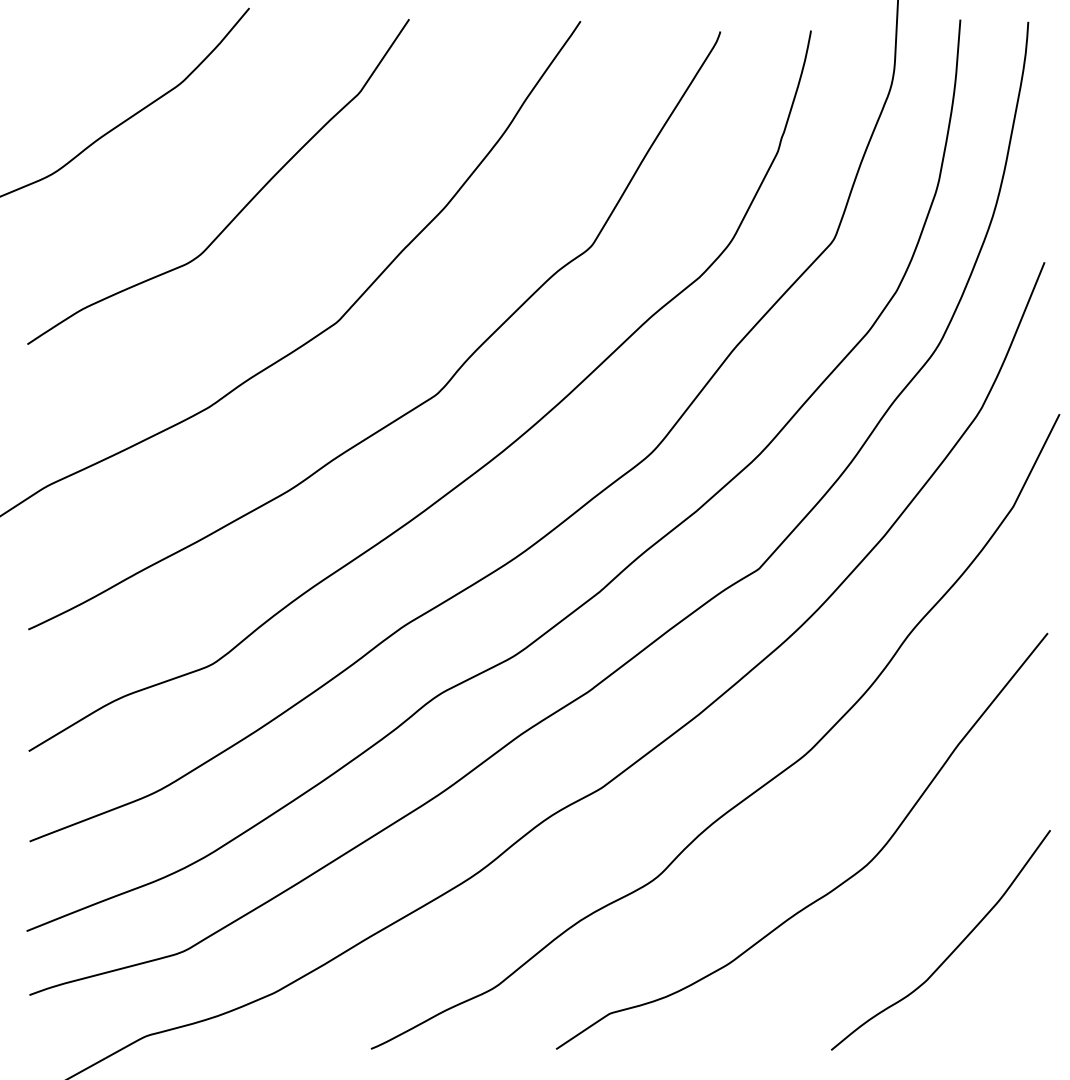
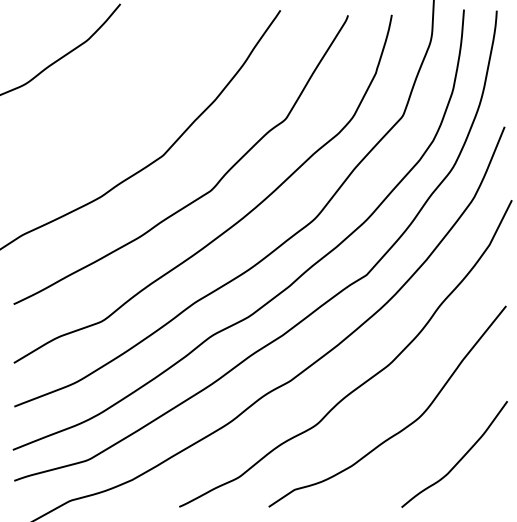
curve: (243, 205) -> (117, 99), removed

